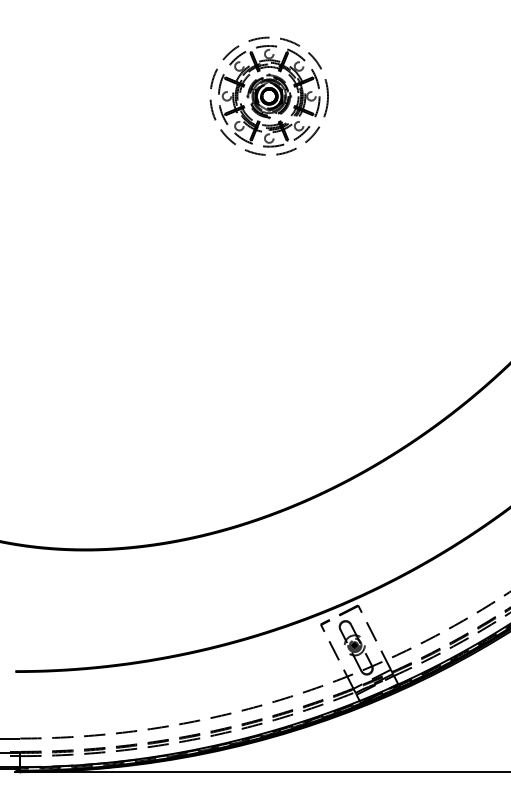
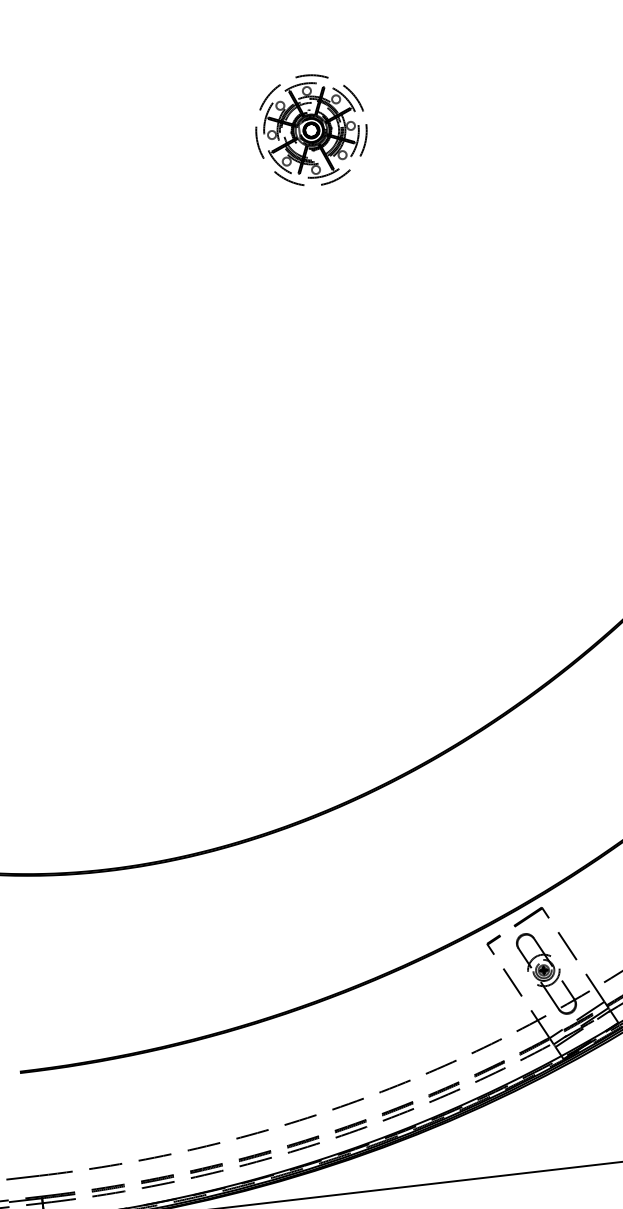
part: (268, 95) -> (310, 129), size x0.6

